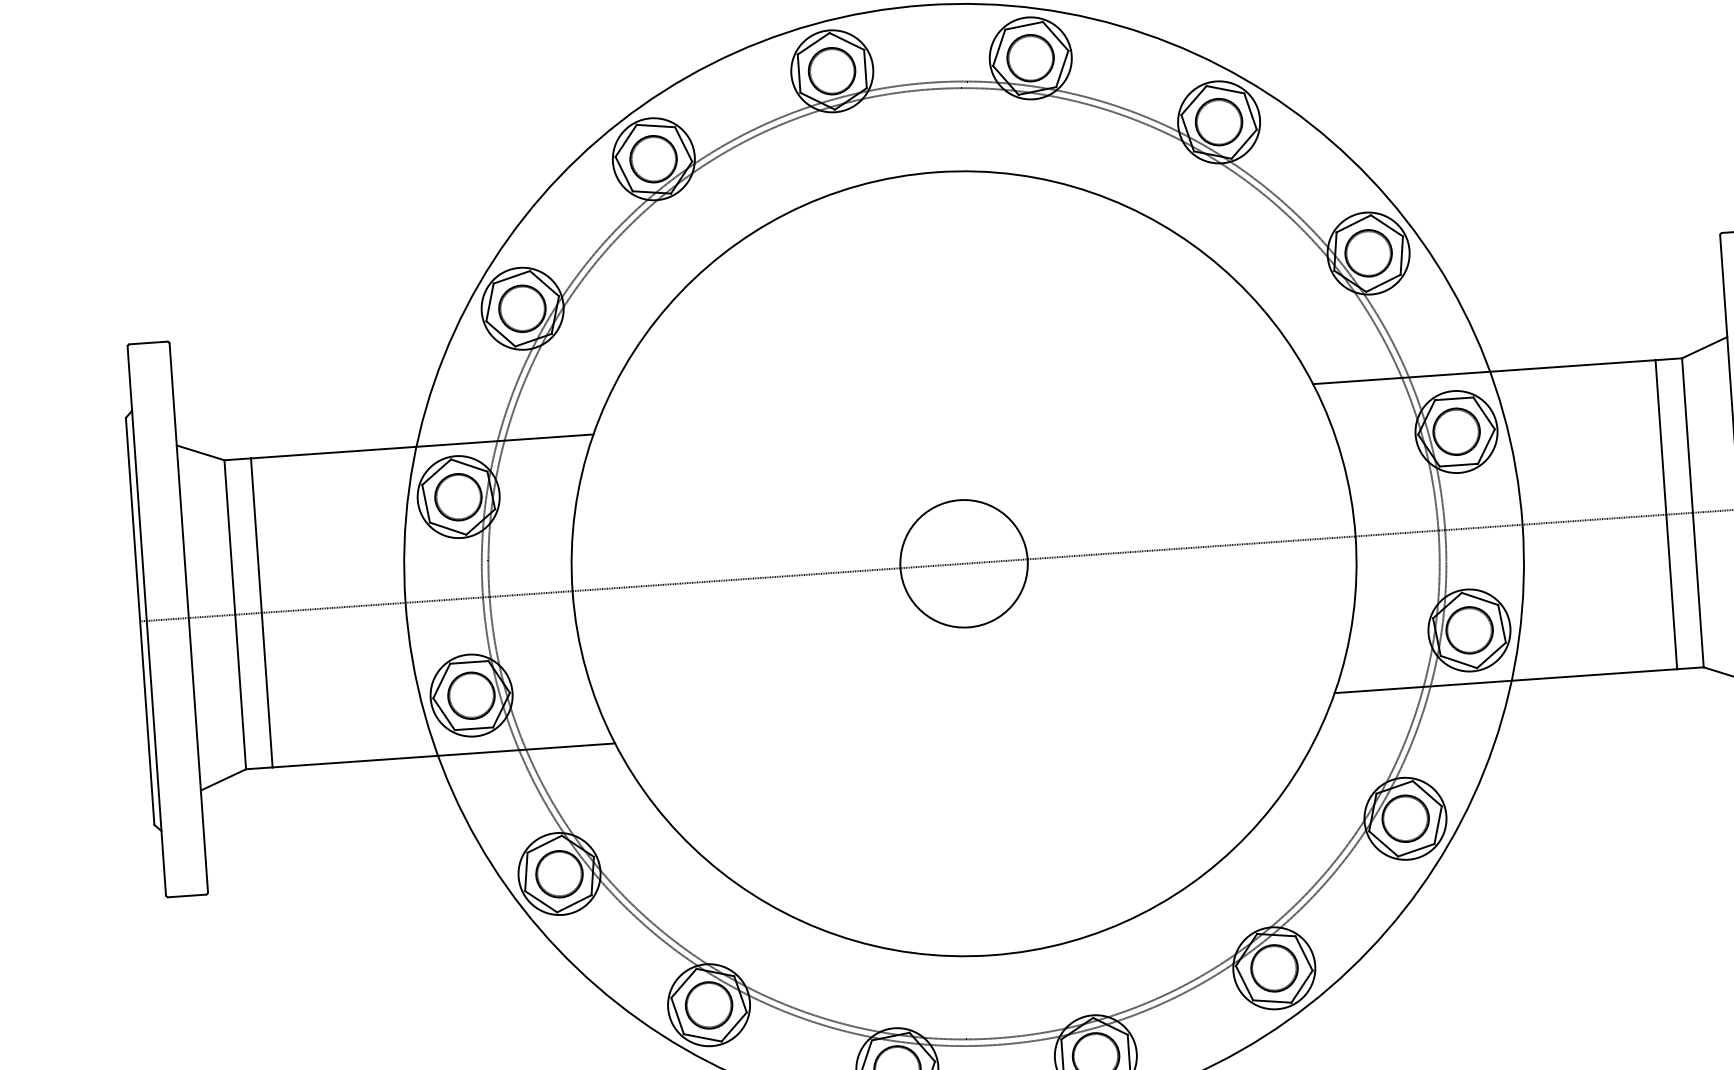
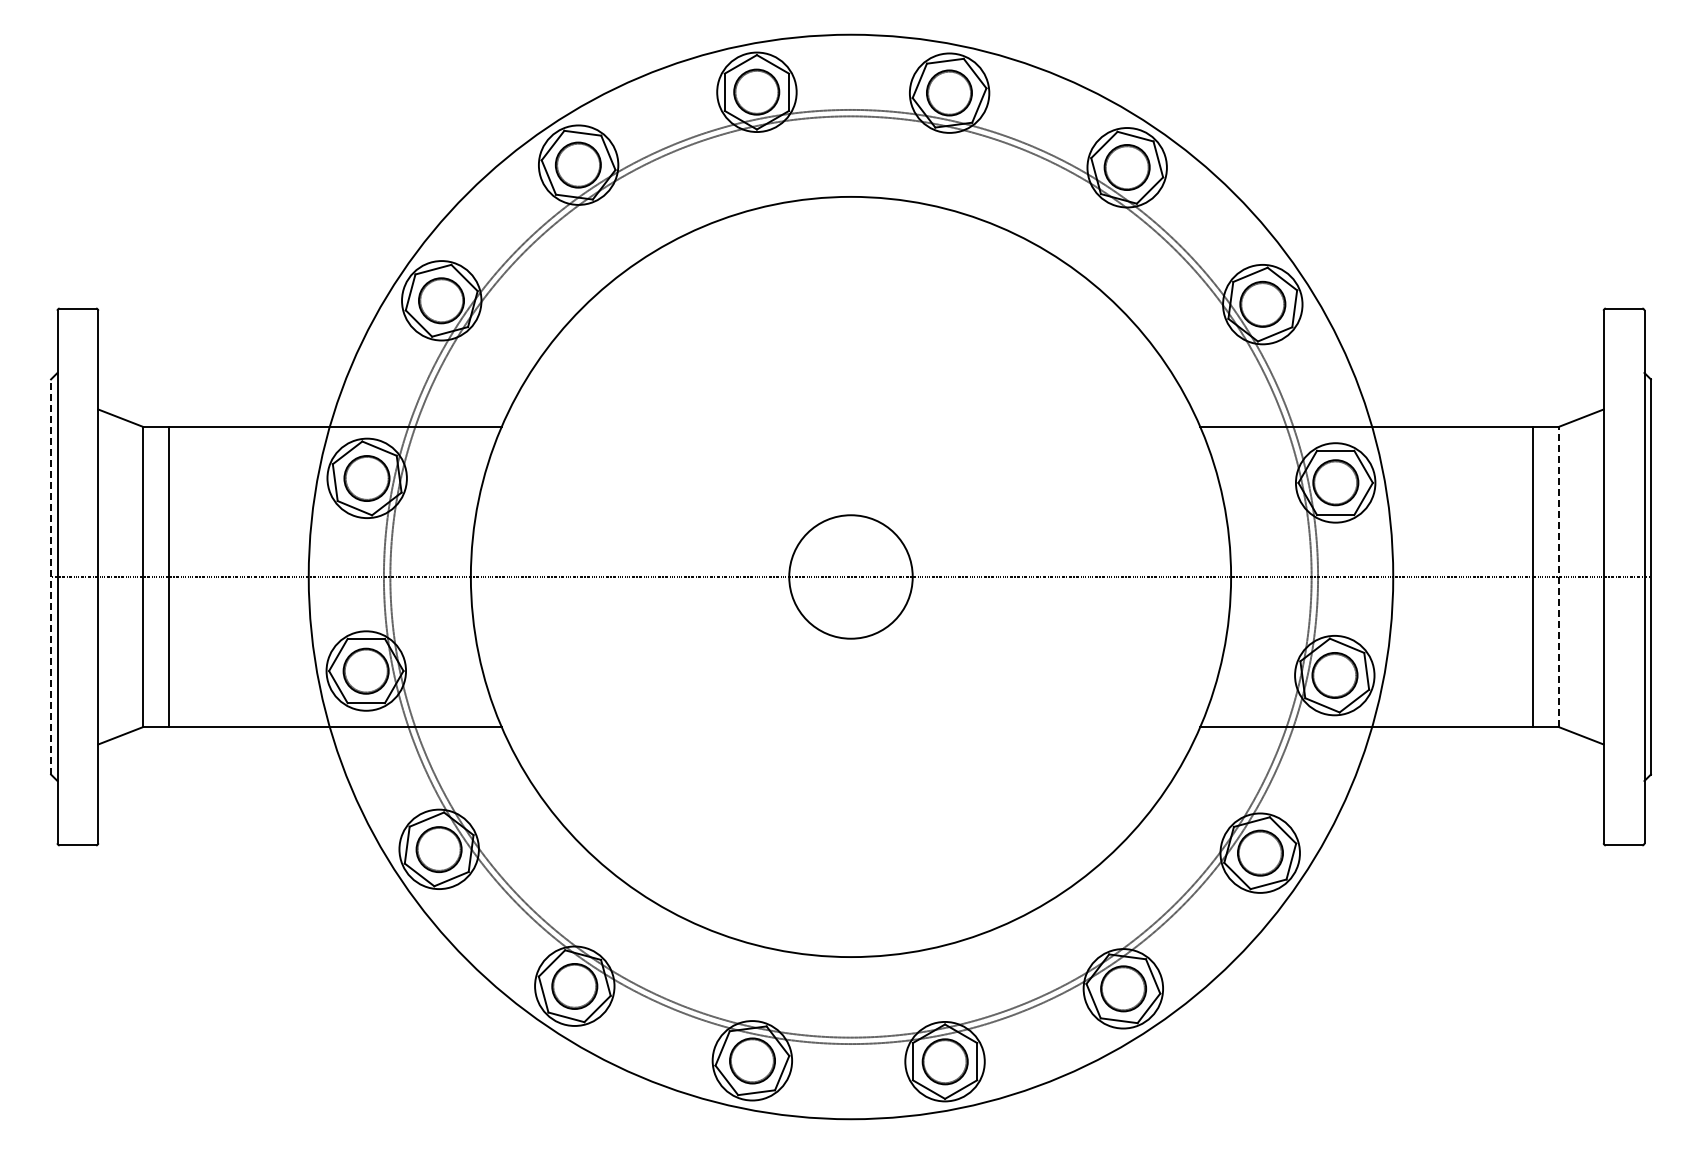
line: (1692, 512) -> (1558, 576), solid -> dashed
line: (140, 621) -> (51, 577), solid -> dashed

